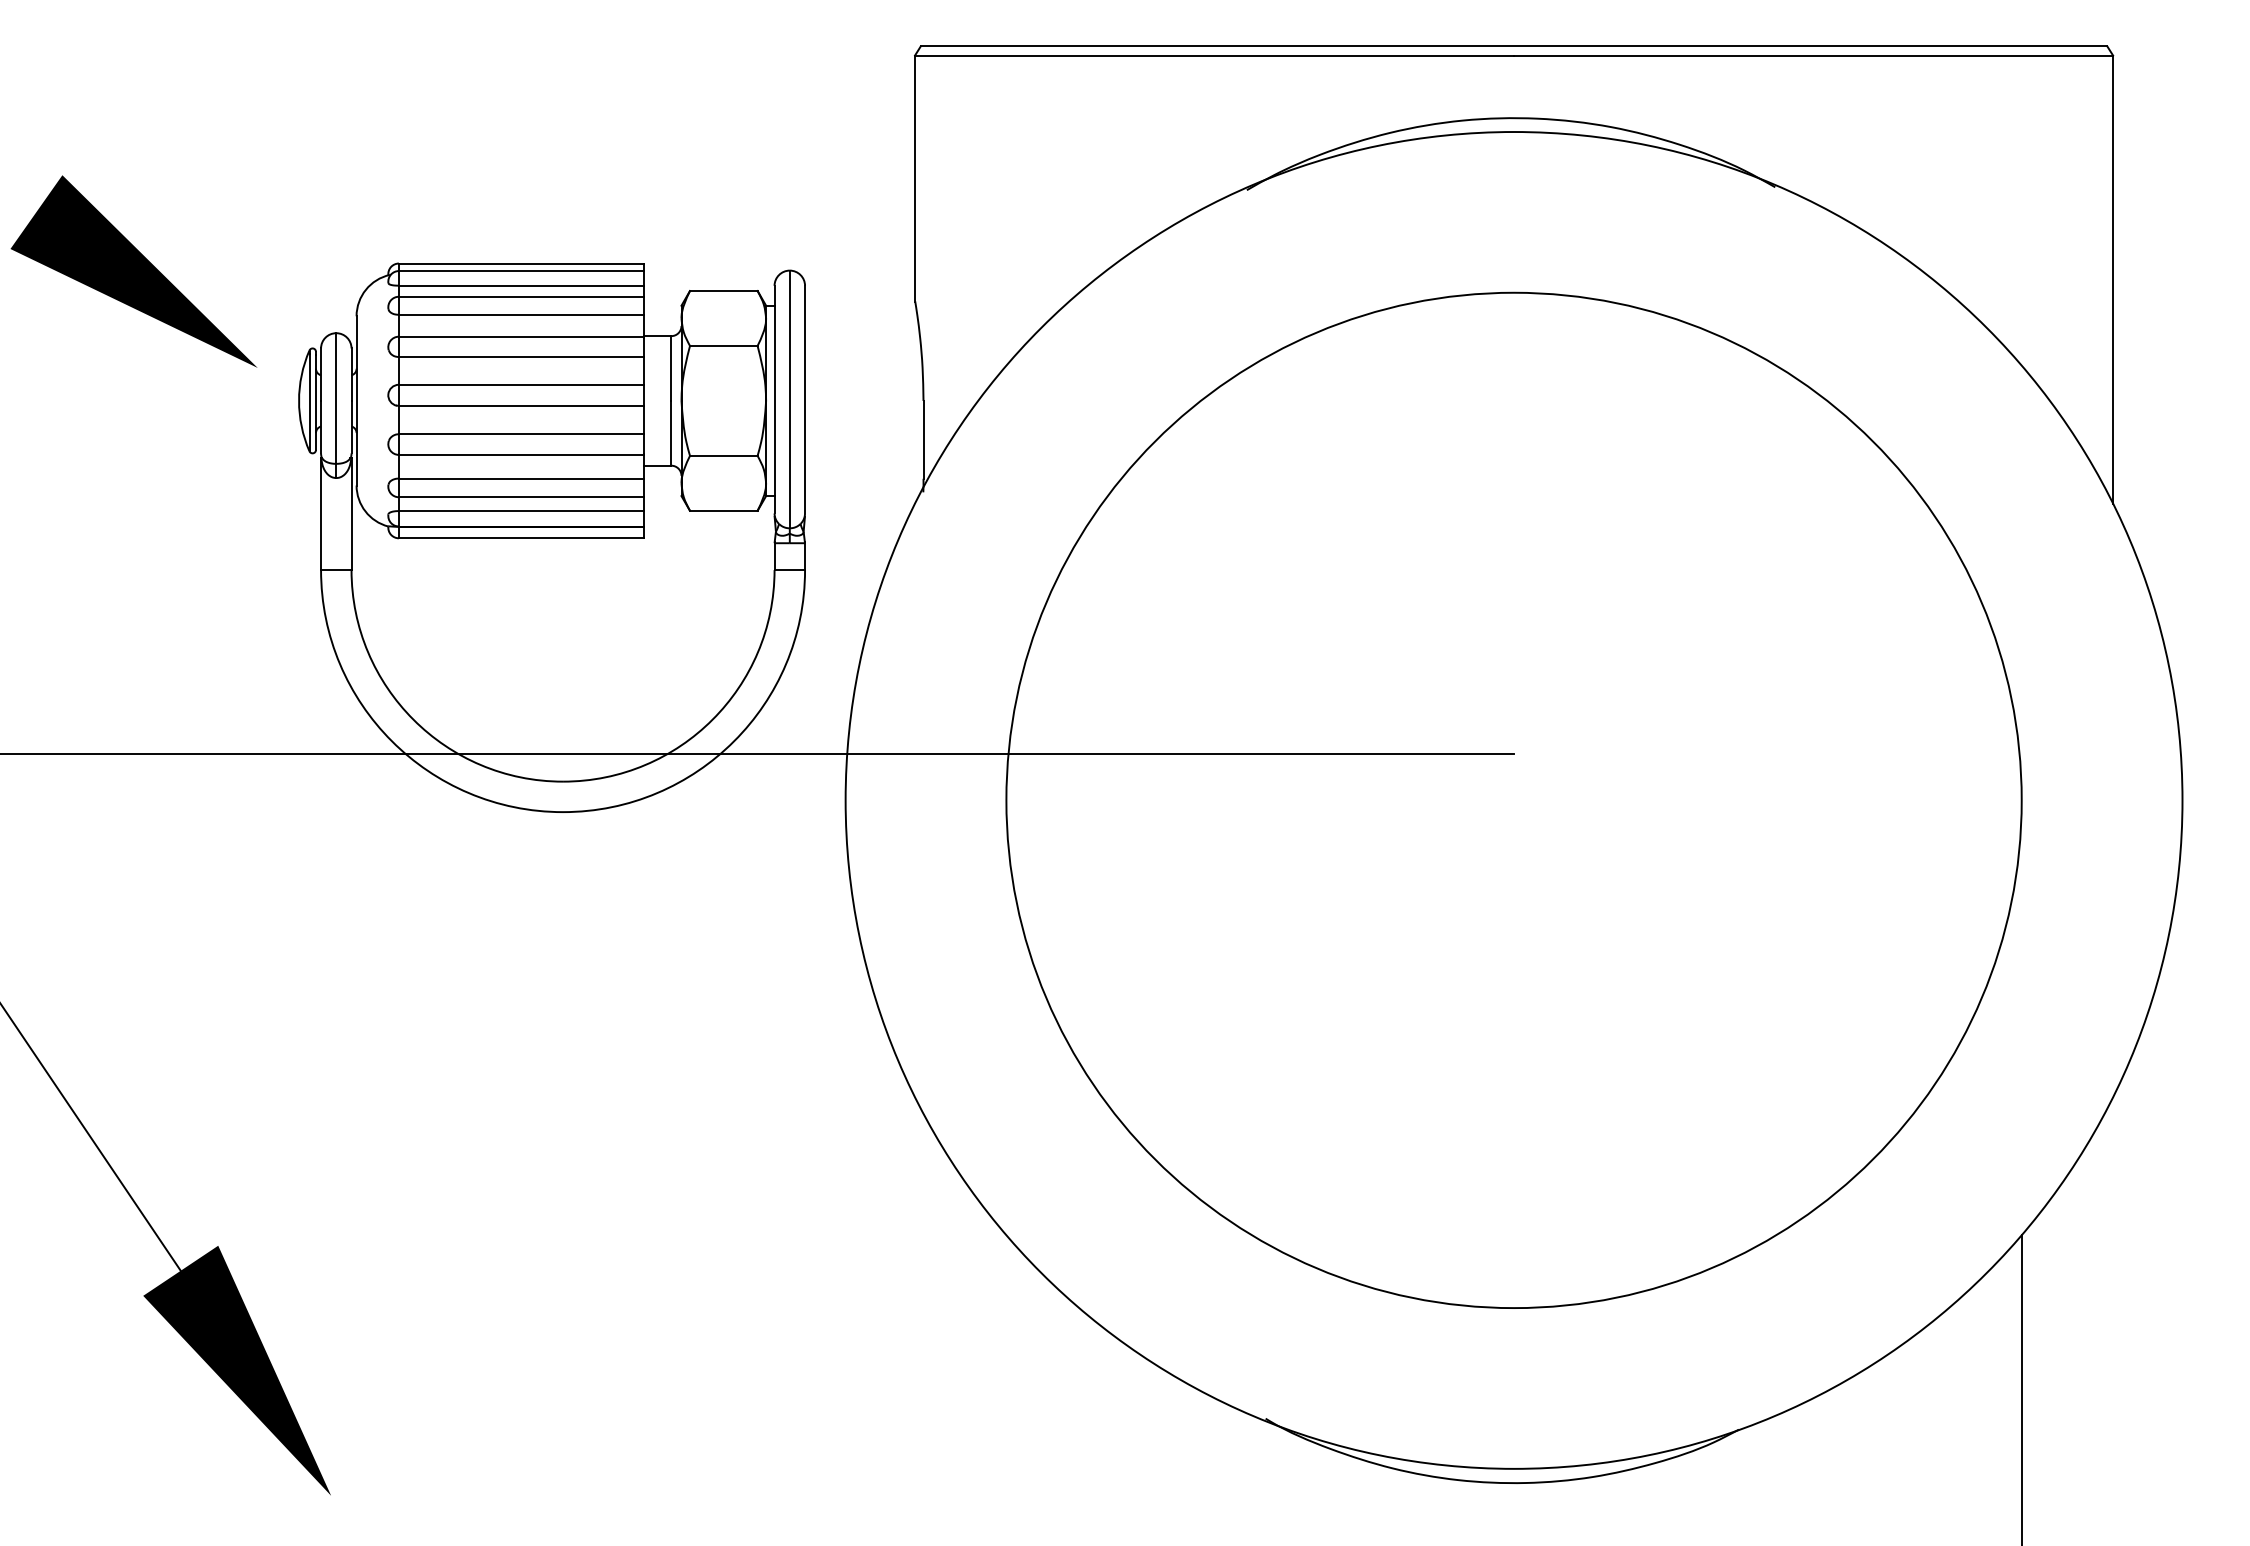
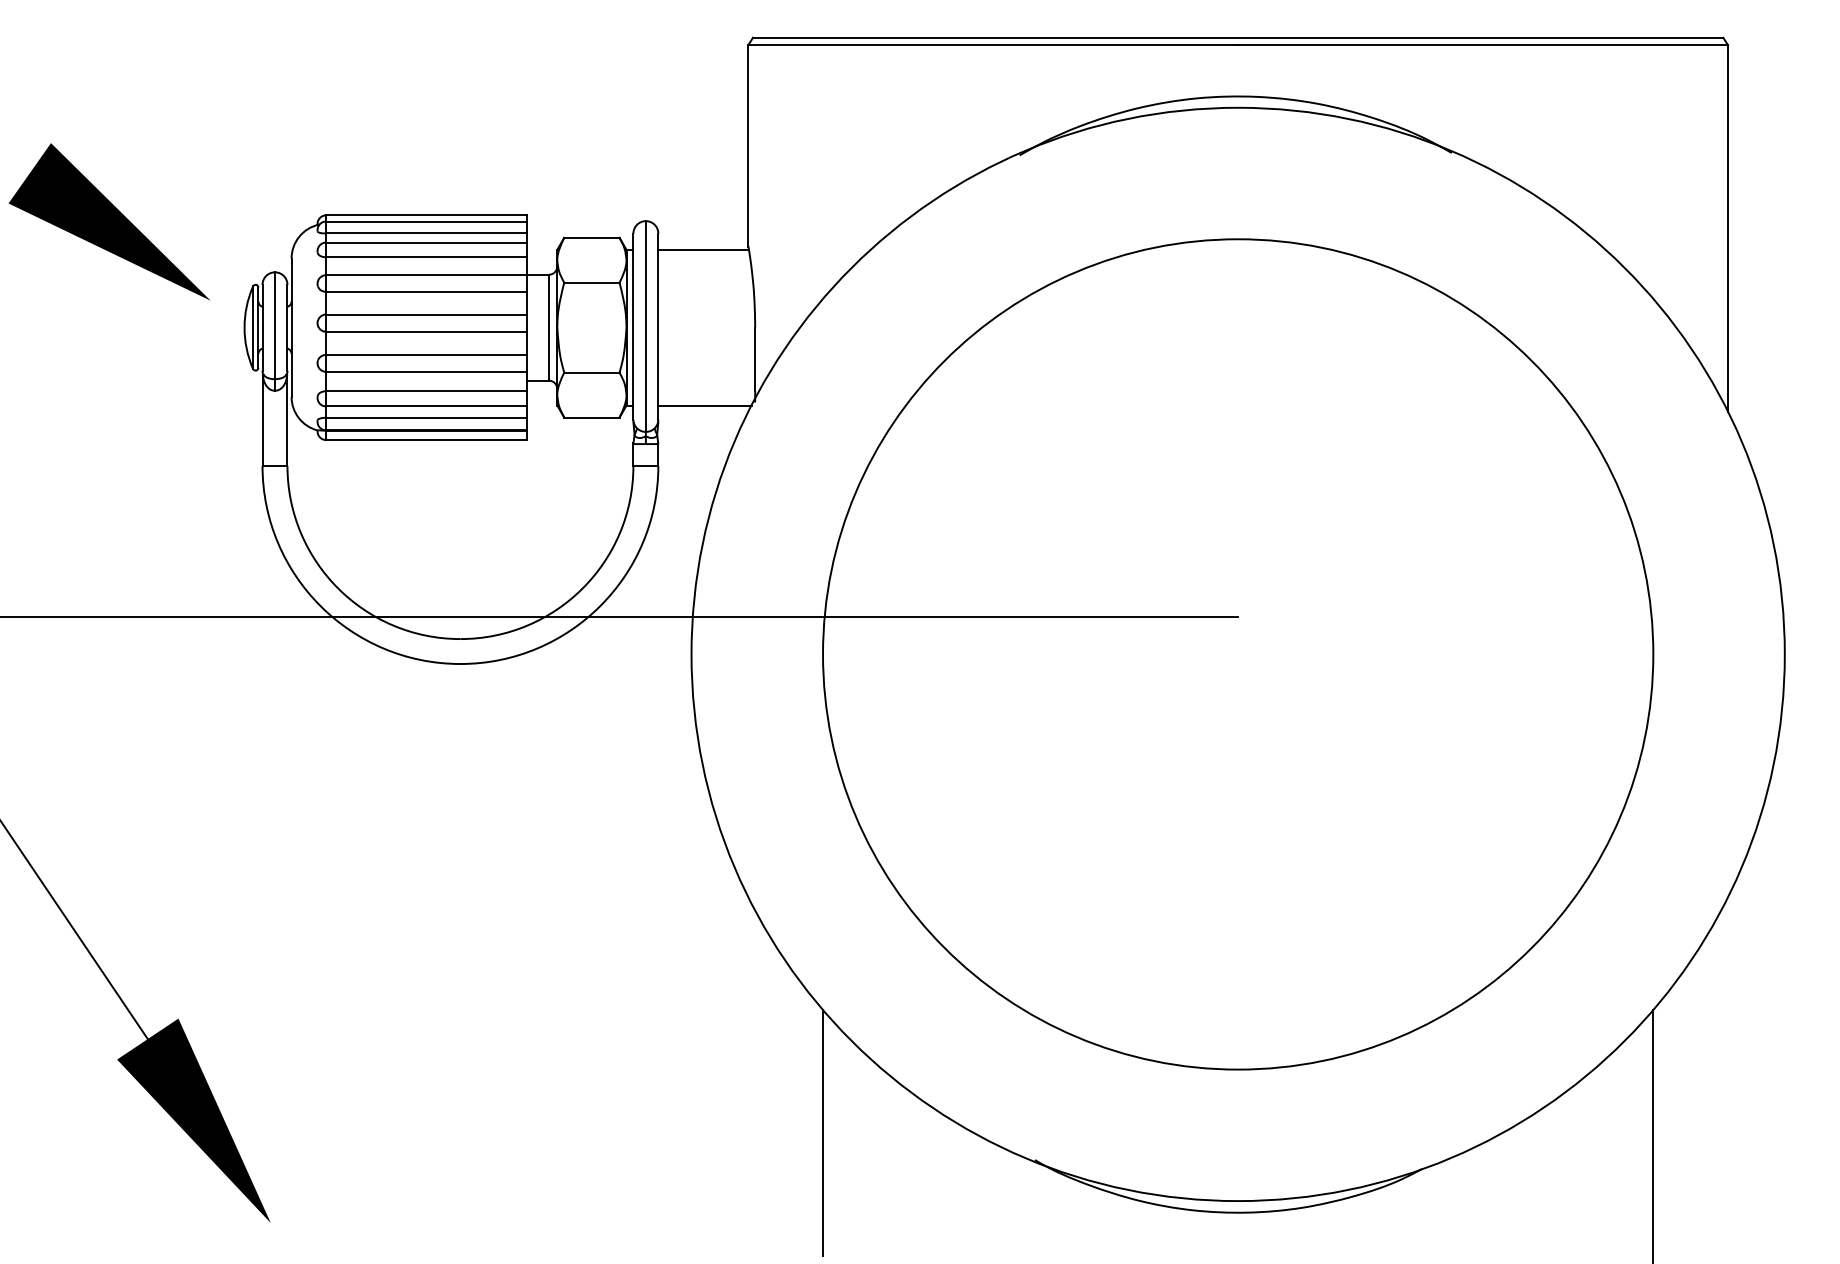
line: (860, 305) -> (703, 249), added
line: (861, 496) -> (704, 405), added
line: (1006, 1385) -> (823, 1132), added

